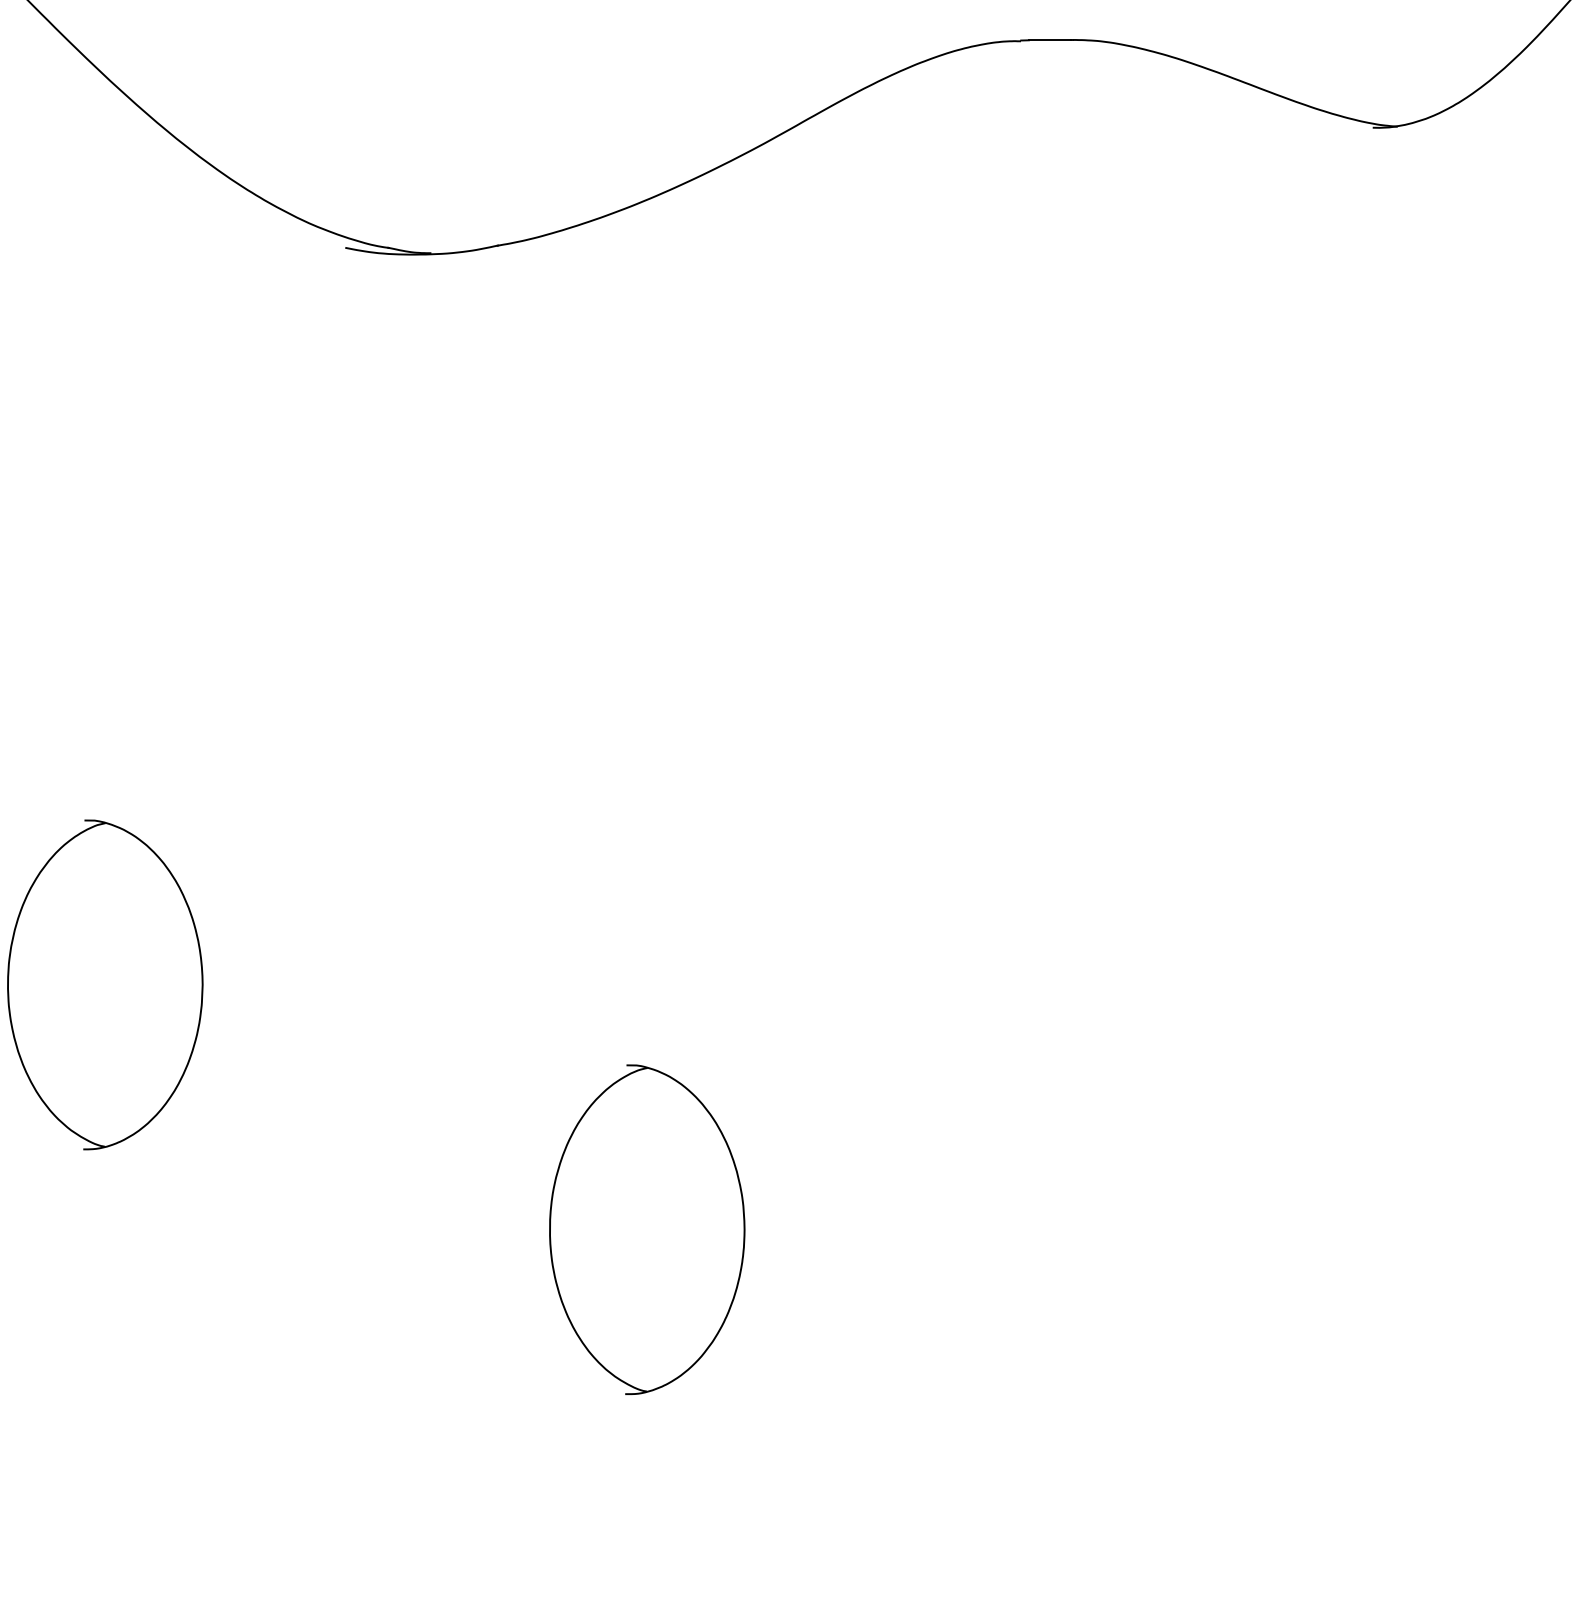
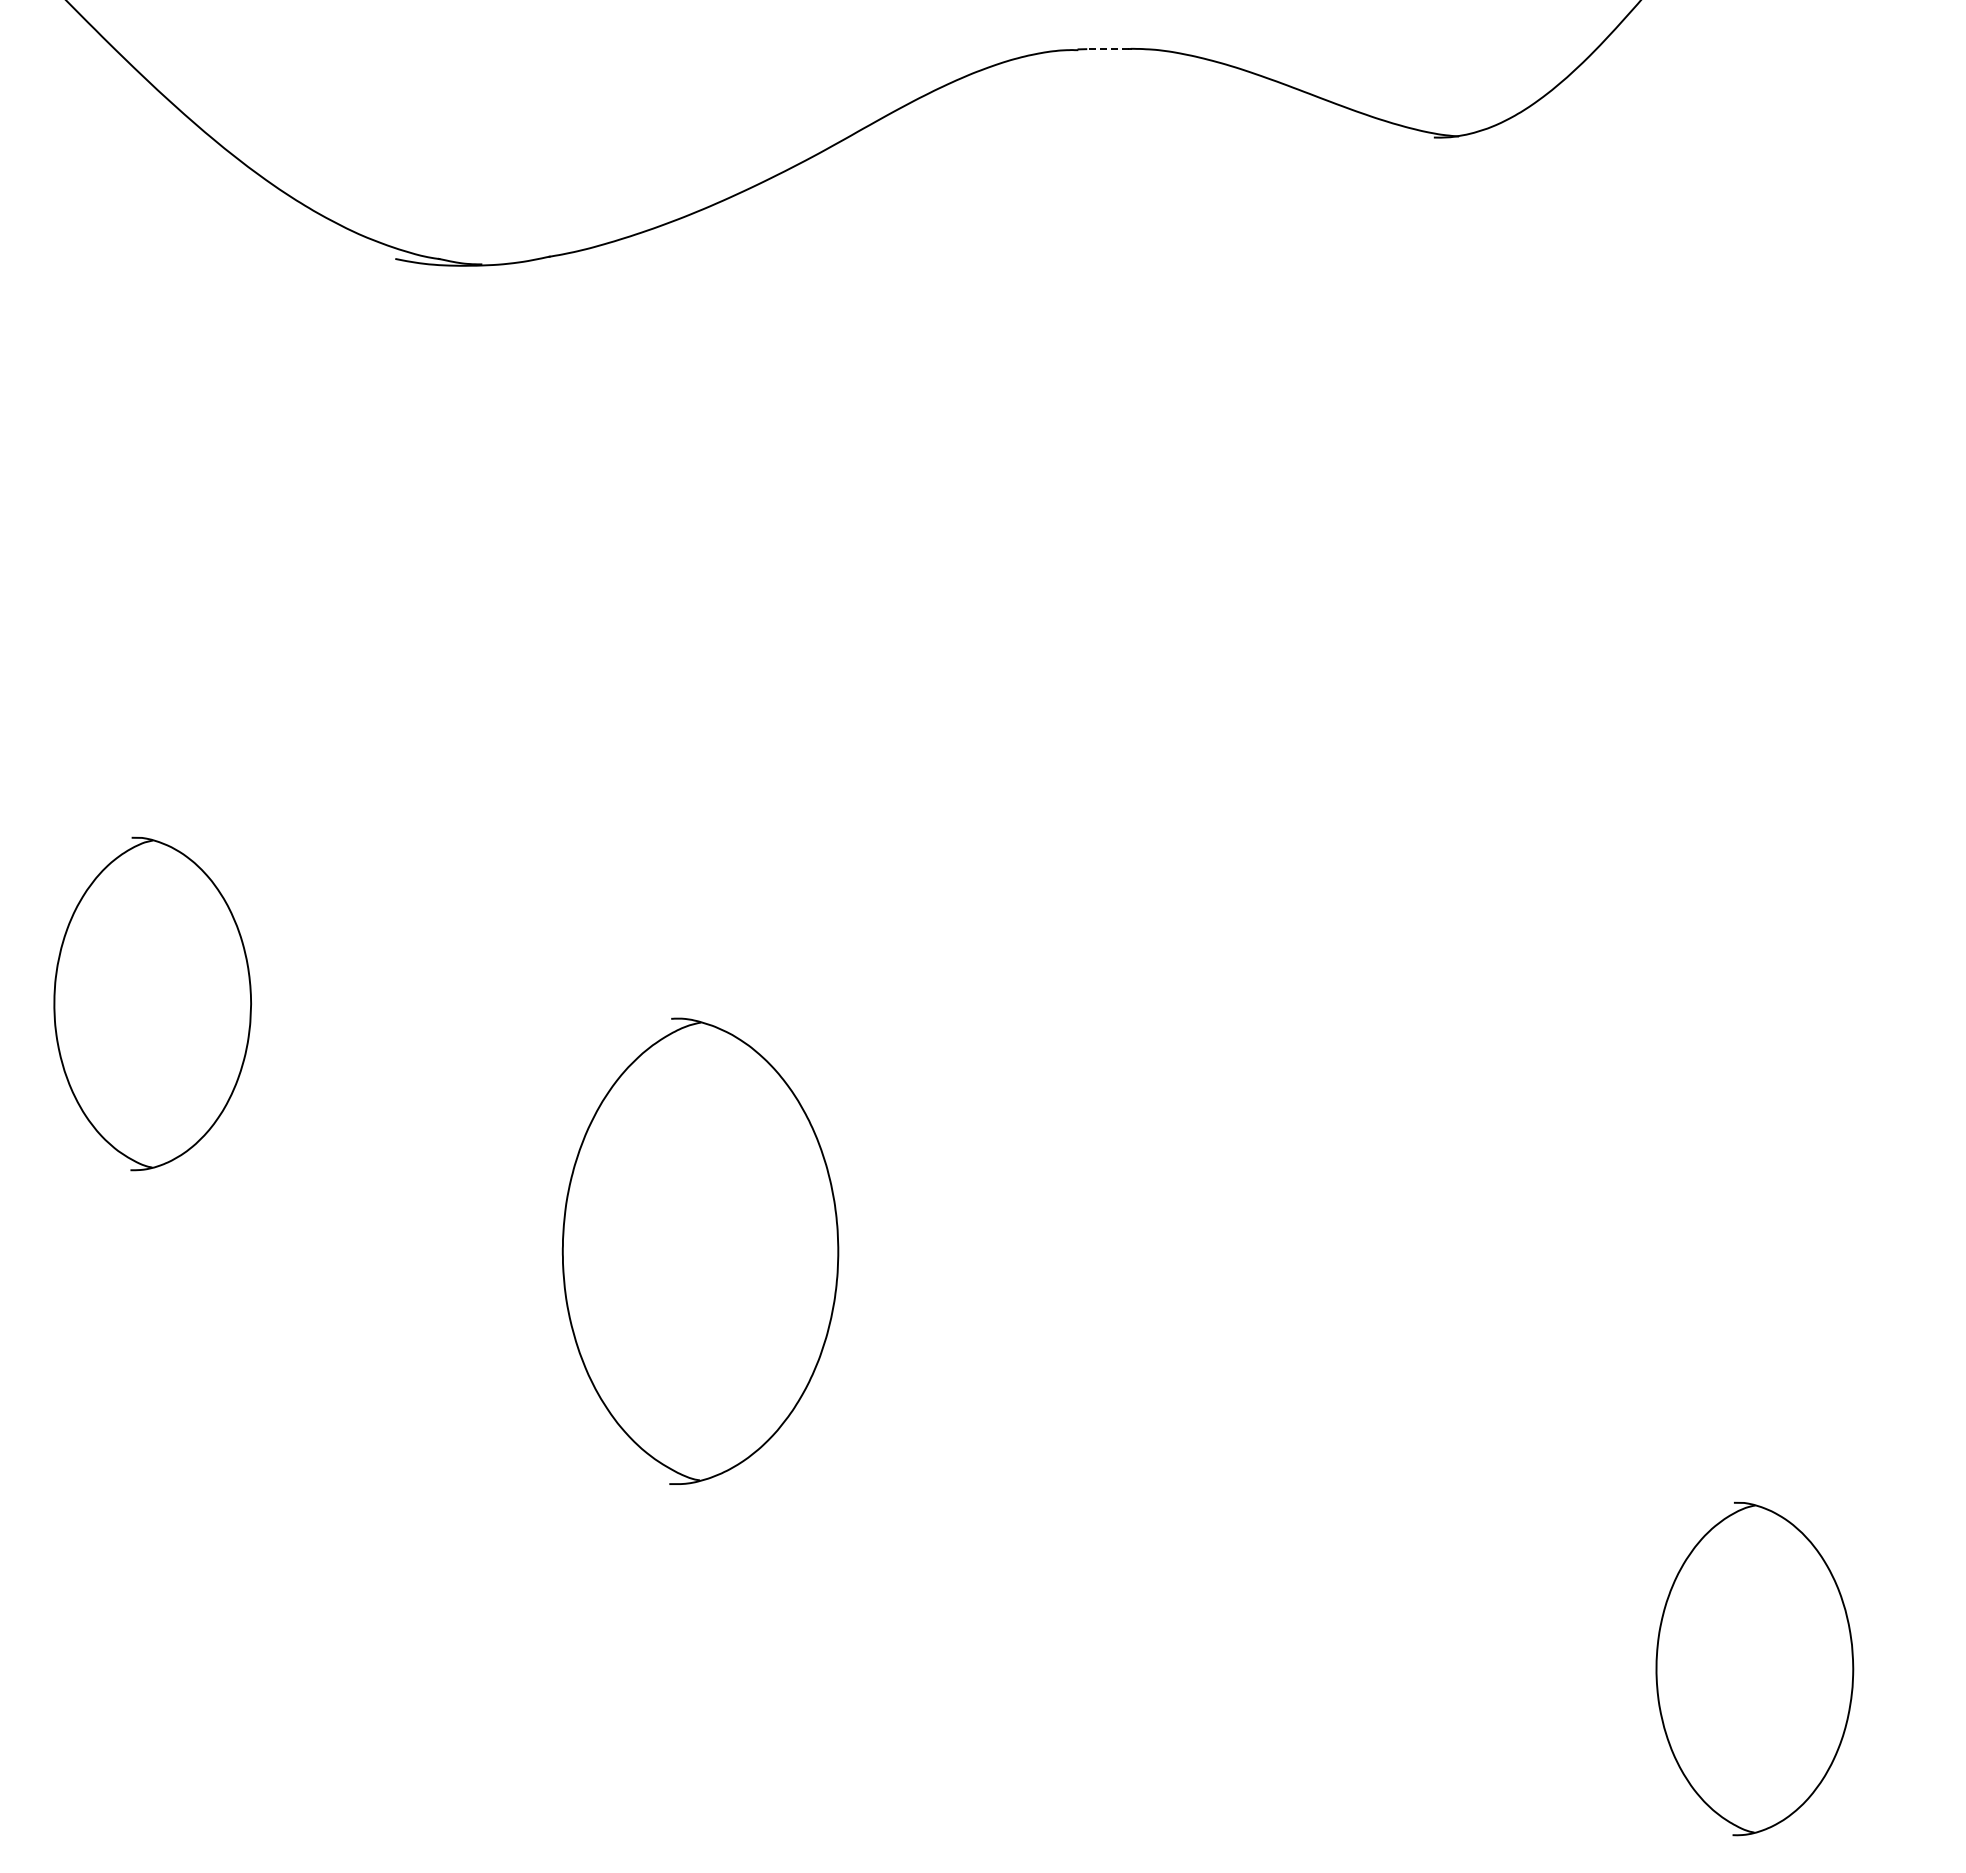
line: (1049, 39) -> (1107, 48), solid -> dashed
part: (647, 1229) -> (700, 1251), size x1.4

